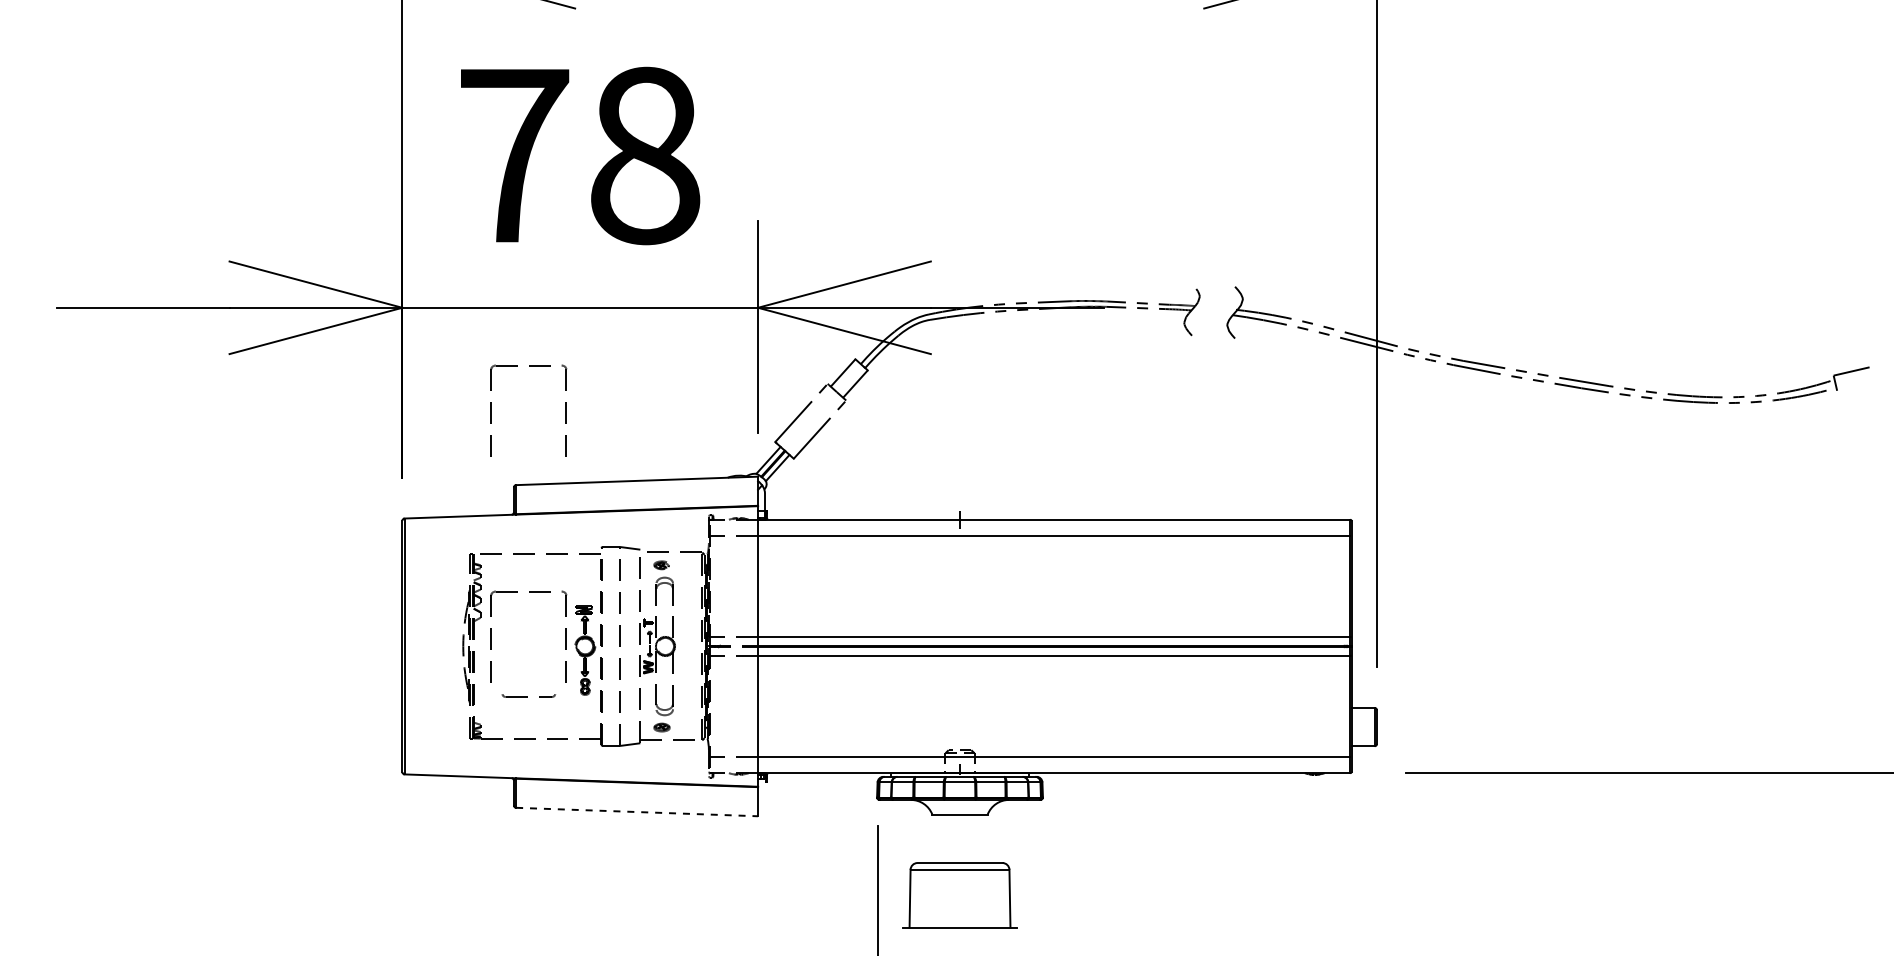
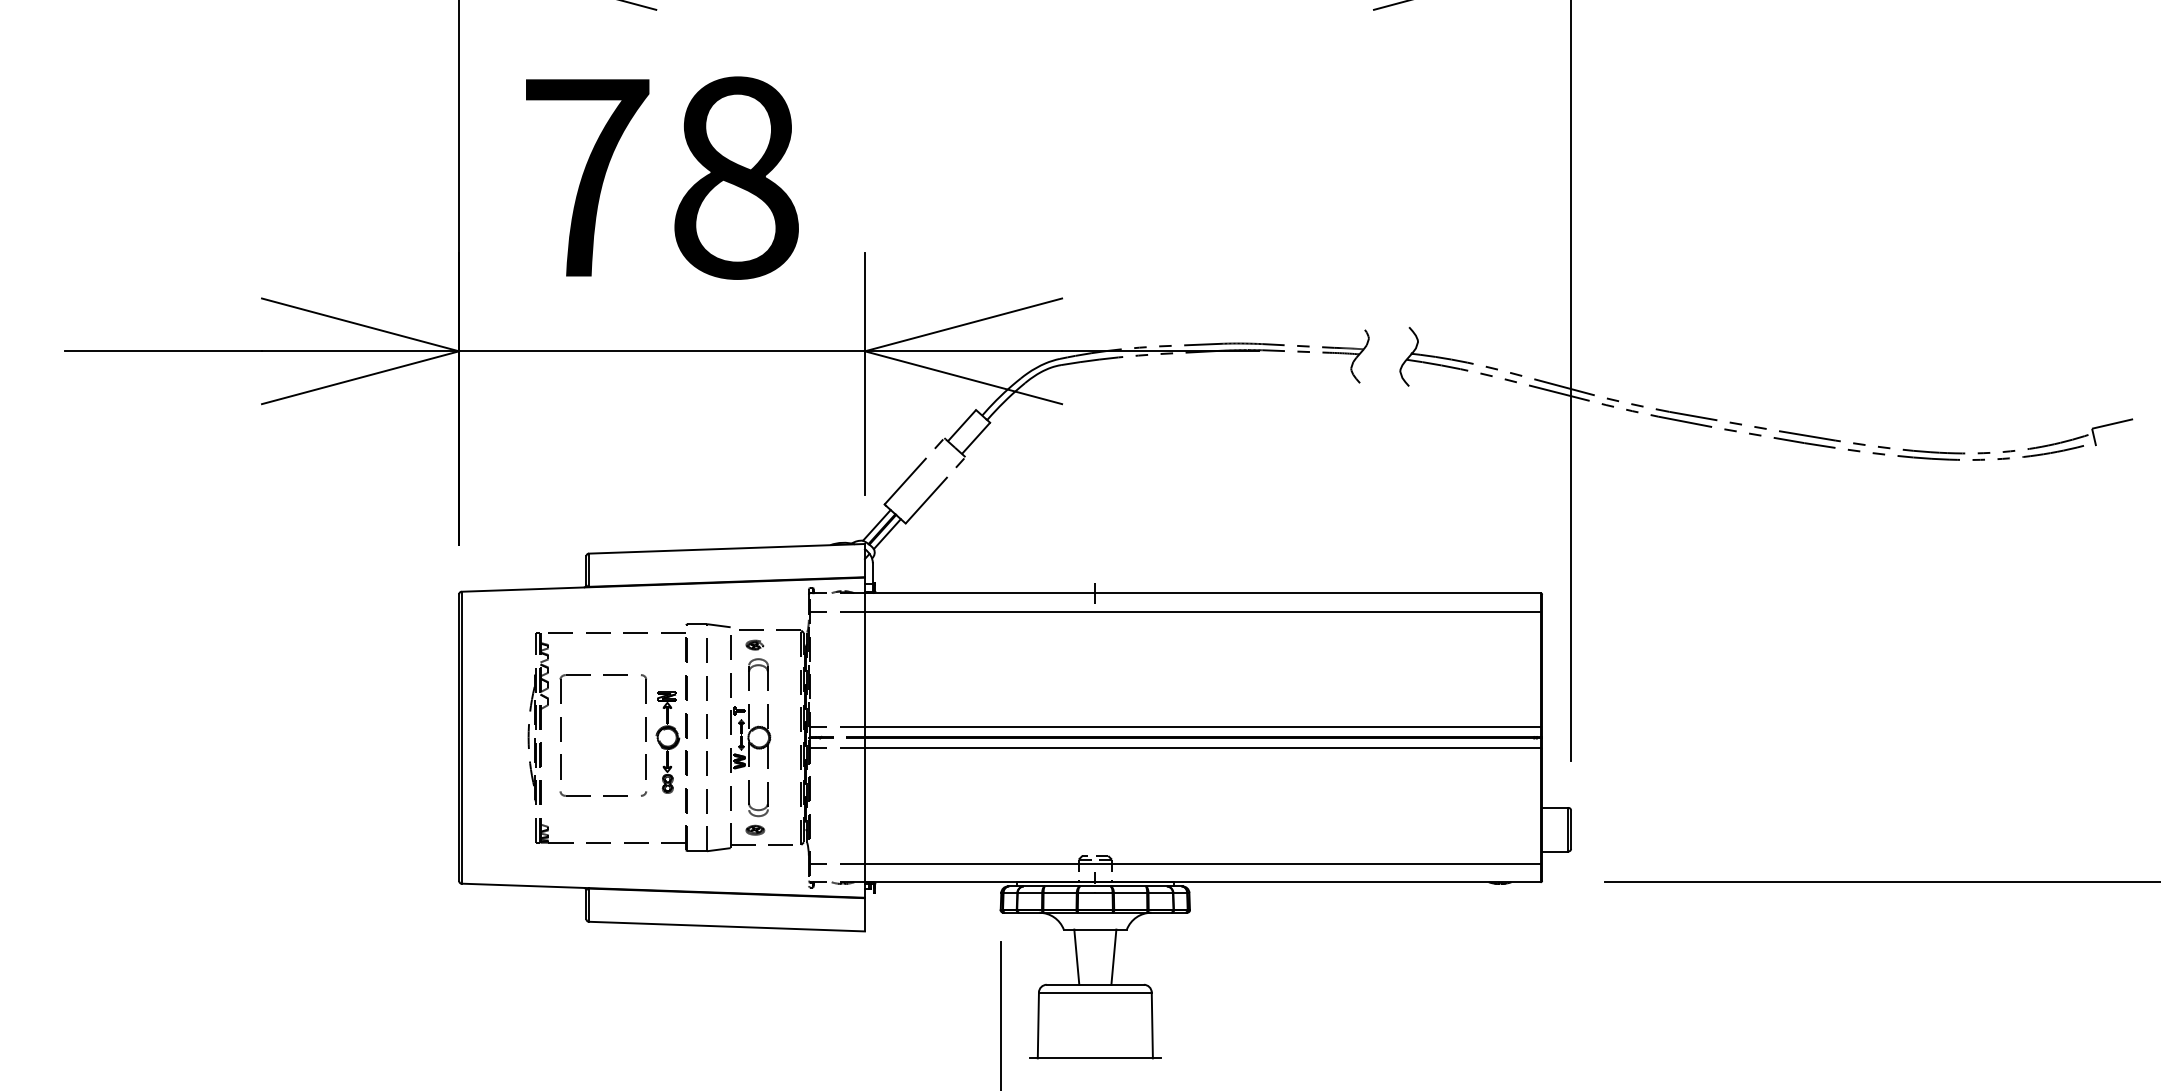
part: (491, 410) -> (560, 468), removed
part: (528, 695) -> (603, 793), size x1.43
line: (637, 812) -> (727, 927), dashed -> solid
line: (943, 838) -> (1076, 956), added
line: (976, 838) -> (1114, 956), added

